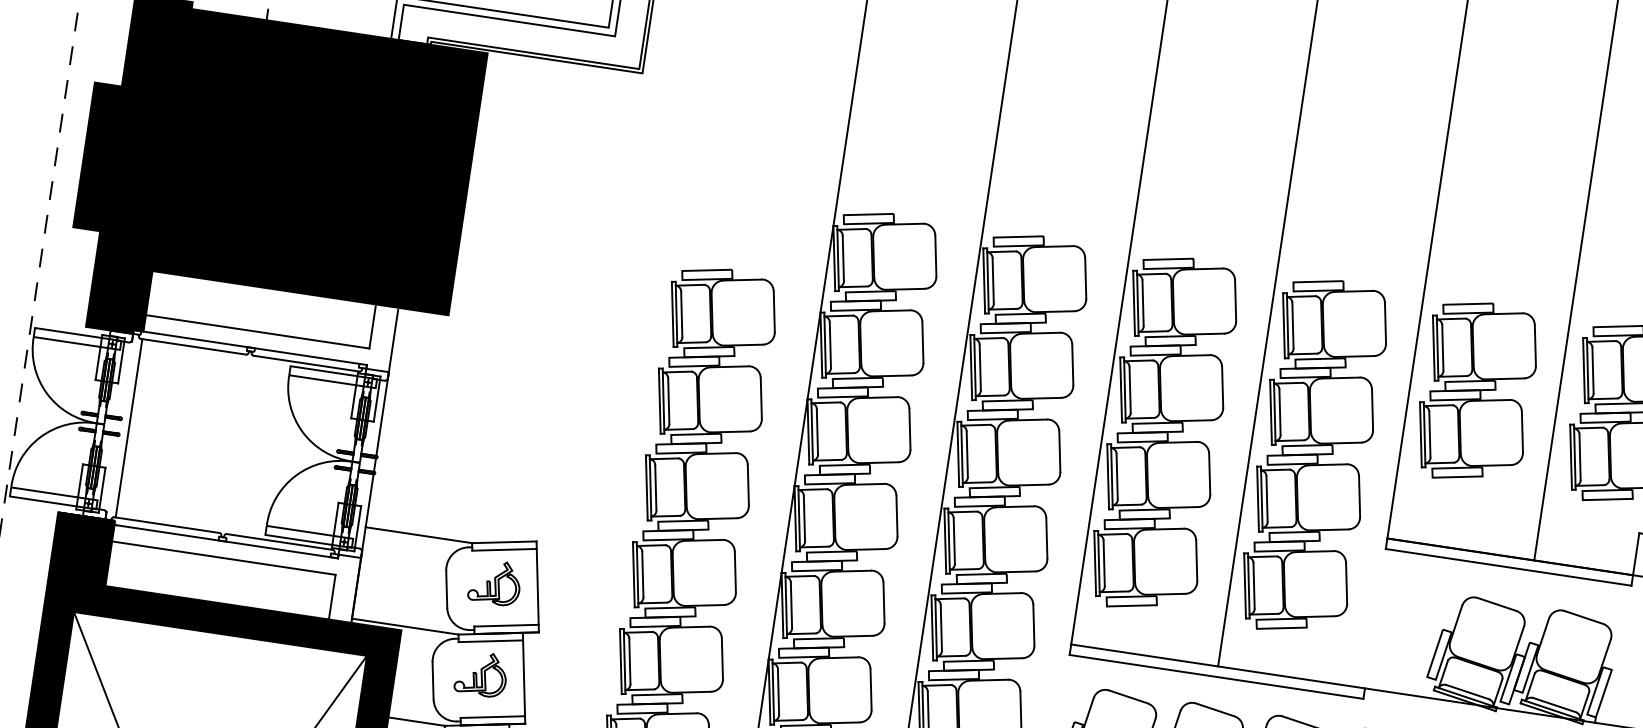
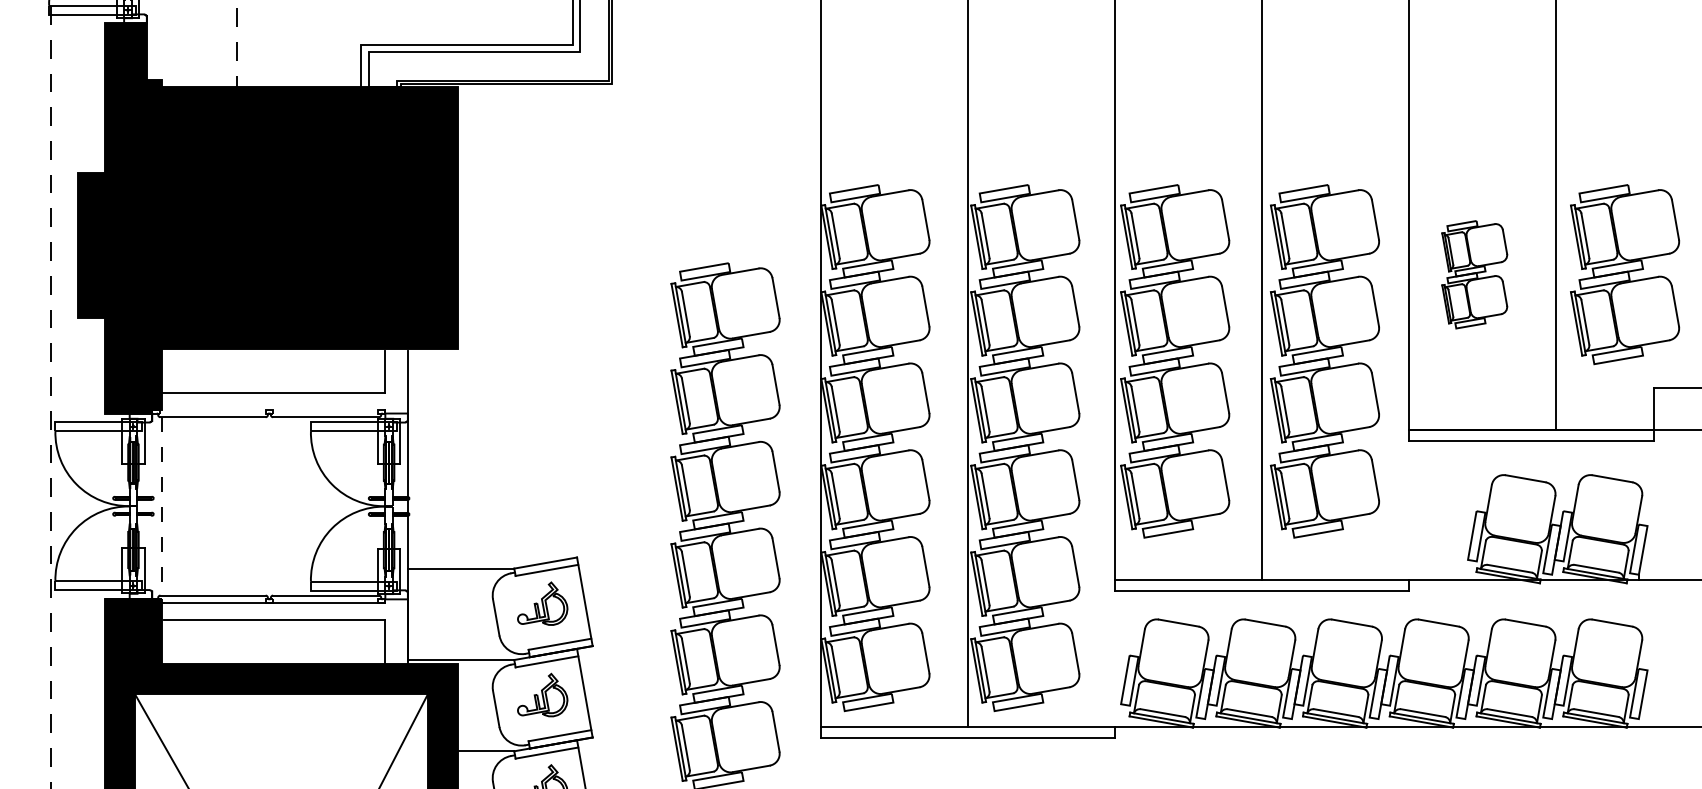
line: (250, 347) -> (268, 409), removed
part: (1476, 392) -> (1474, 274), size x0.6
line: (128, 428) -> (161, 506), solid -> dashed

